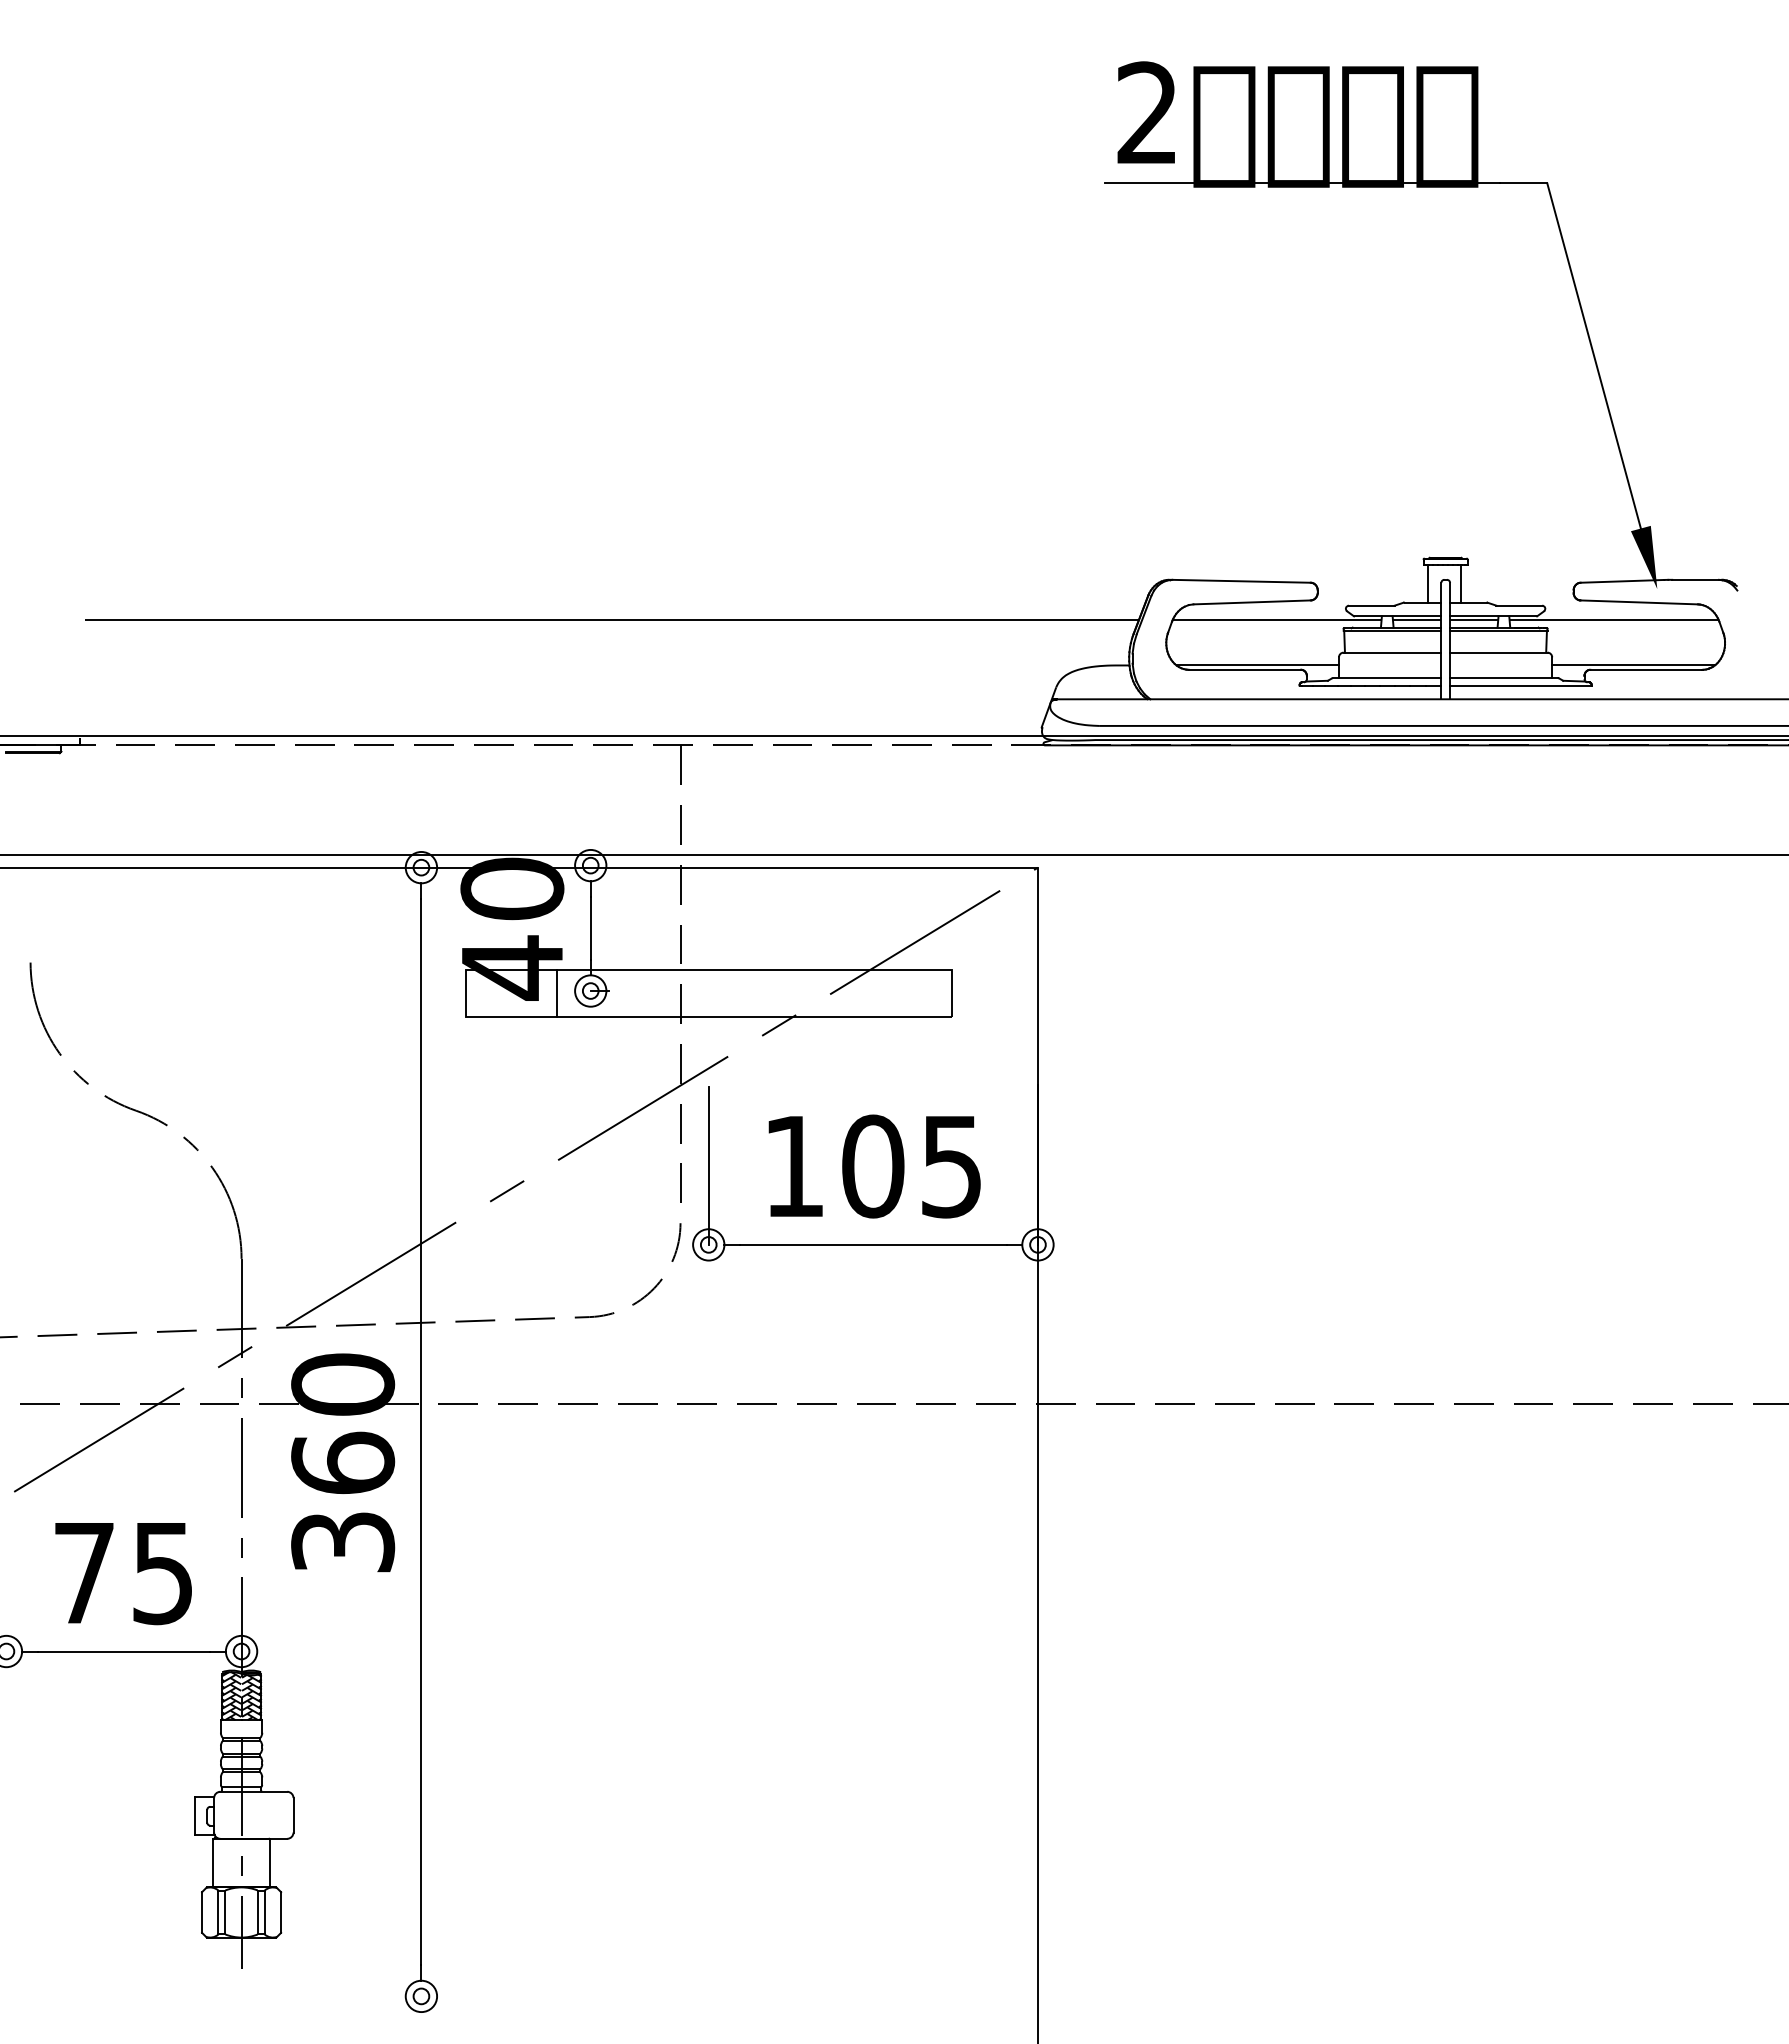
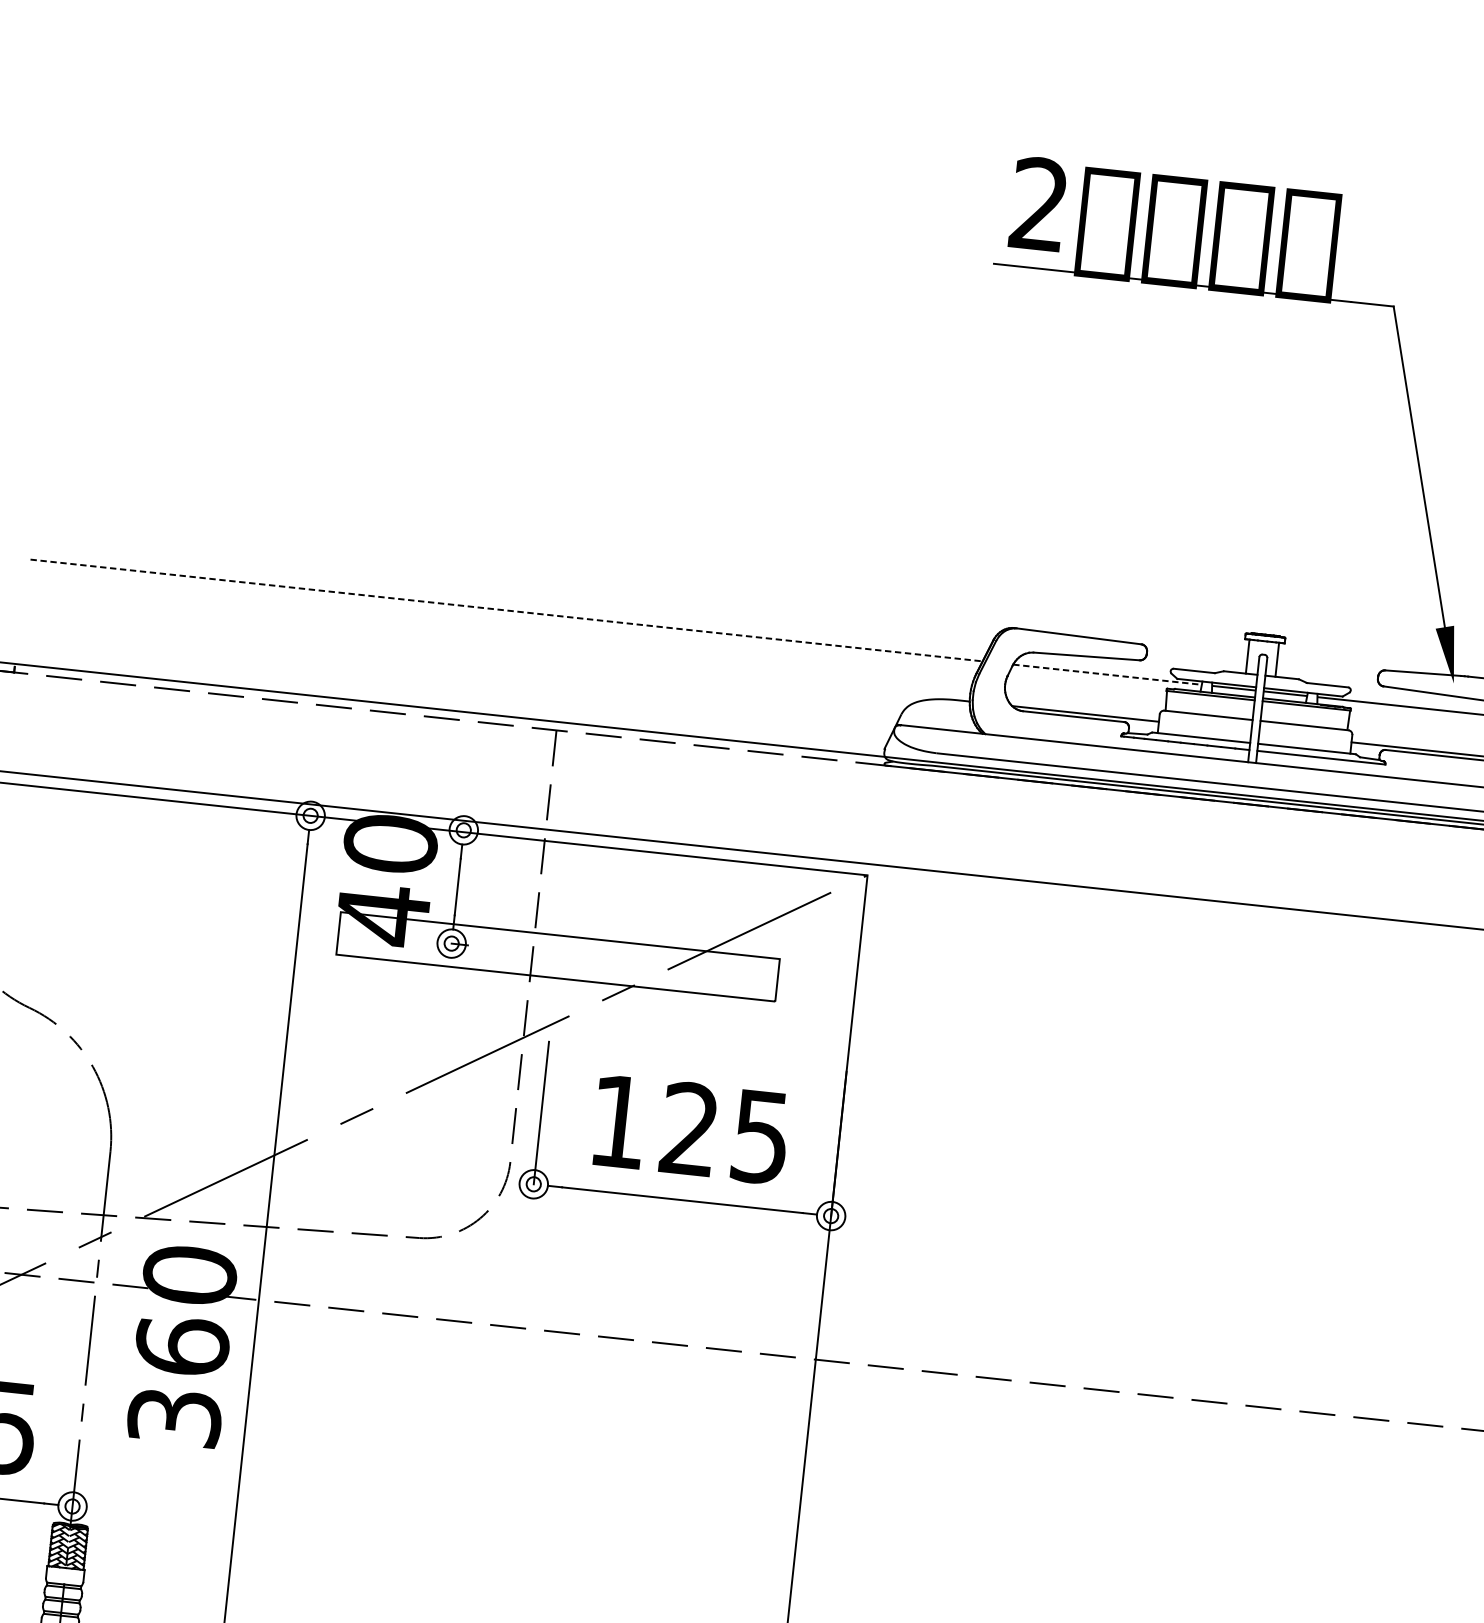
line: (612, 619) -> (507, 610), solid -> dashed
line: (1277, 619) -> (1107, 674), solid -> dashed
line: (556, 992) -> (420, 941), removed
text: (873, 1166) -> (690, 1129), 105 -> 125

